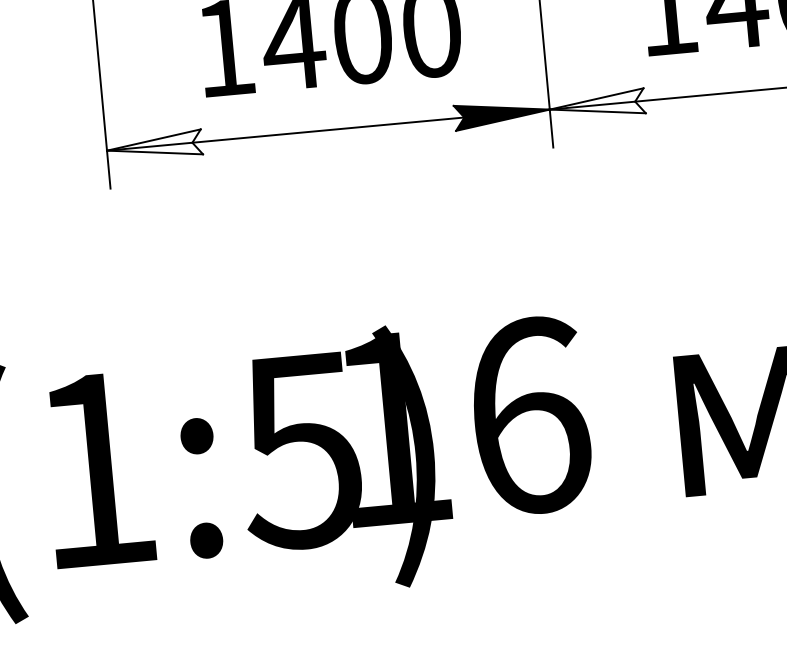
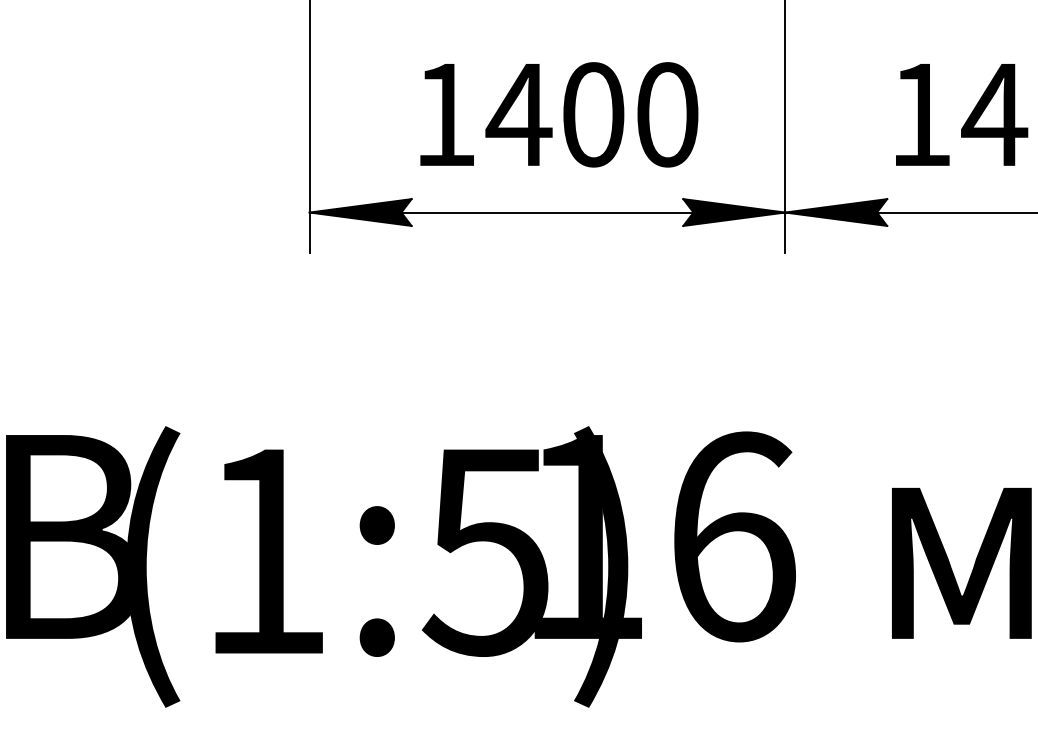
fill: (597, 105) -> (836, 212), added
fill: (154, 146) -> (360, 212), added

